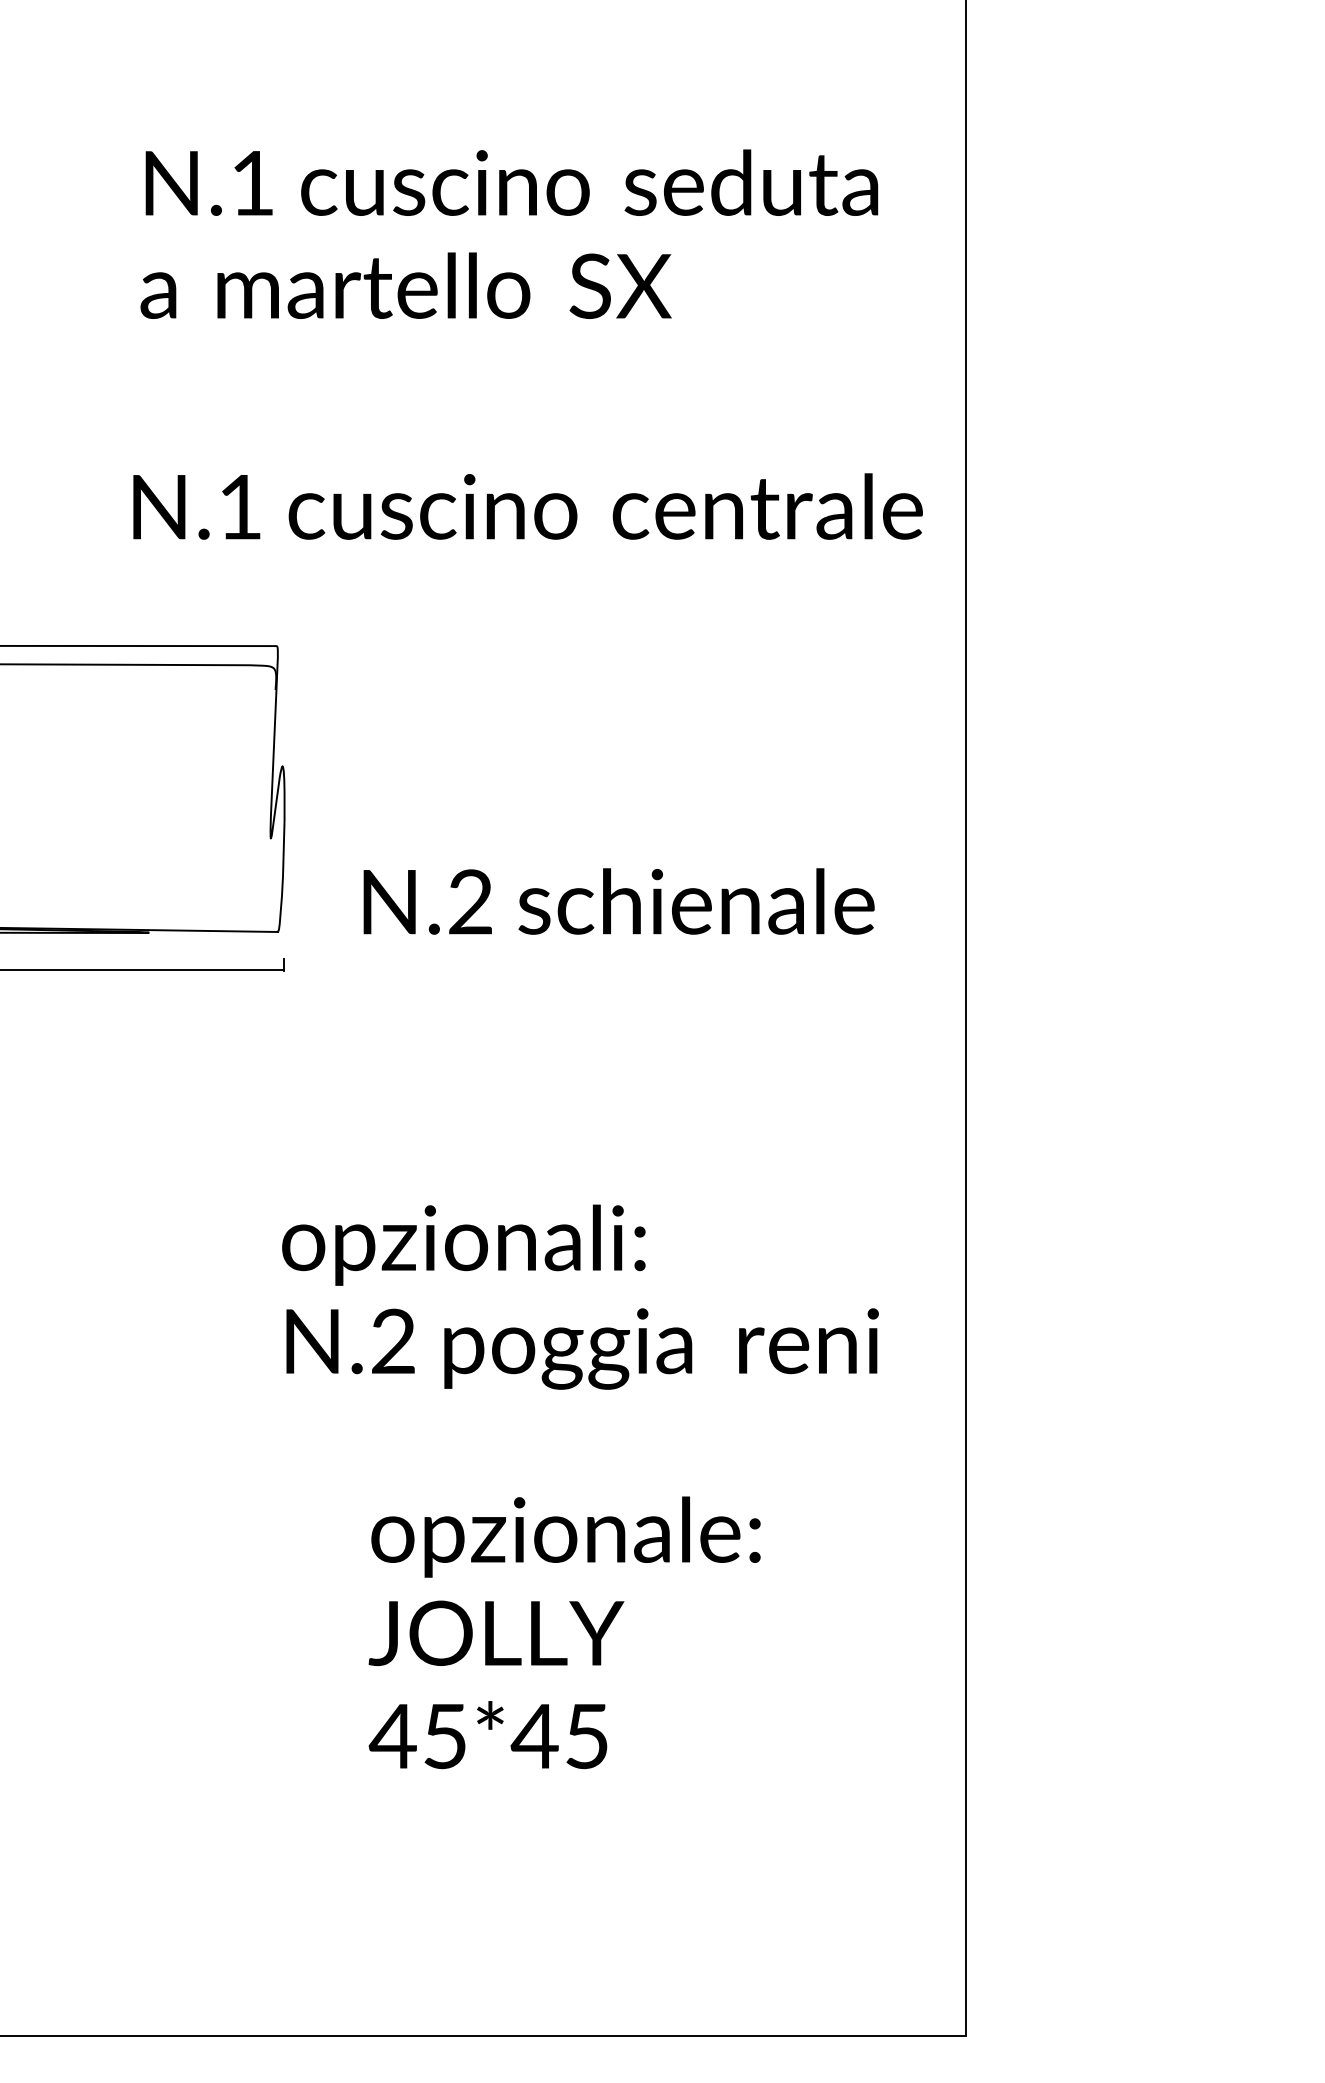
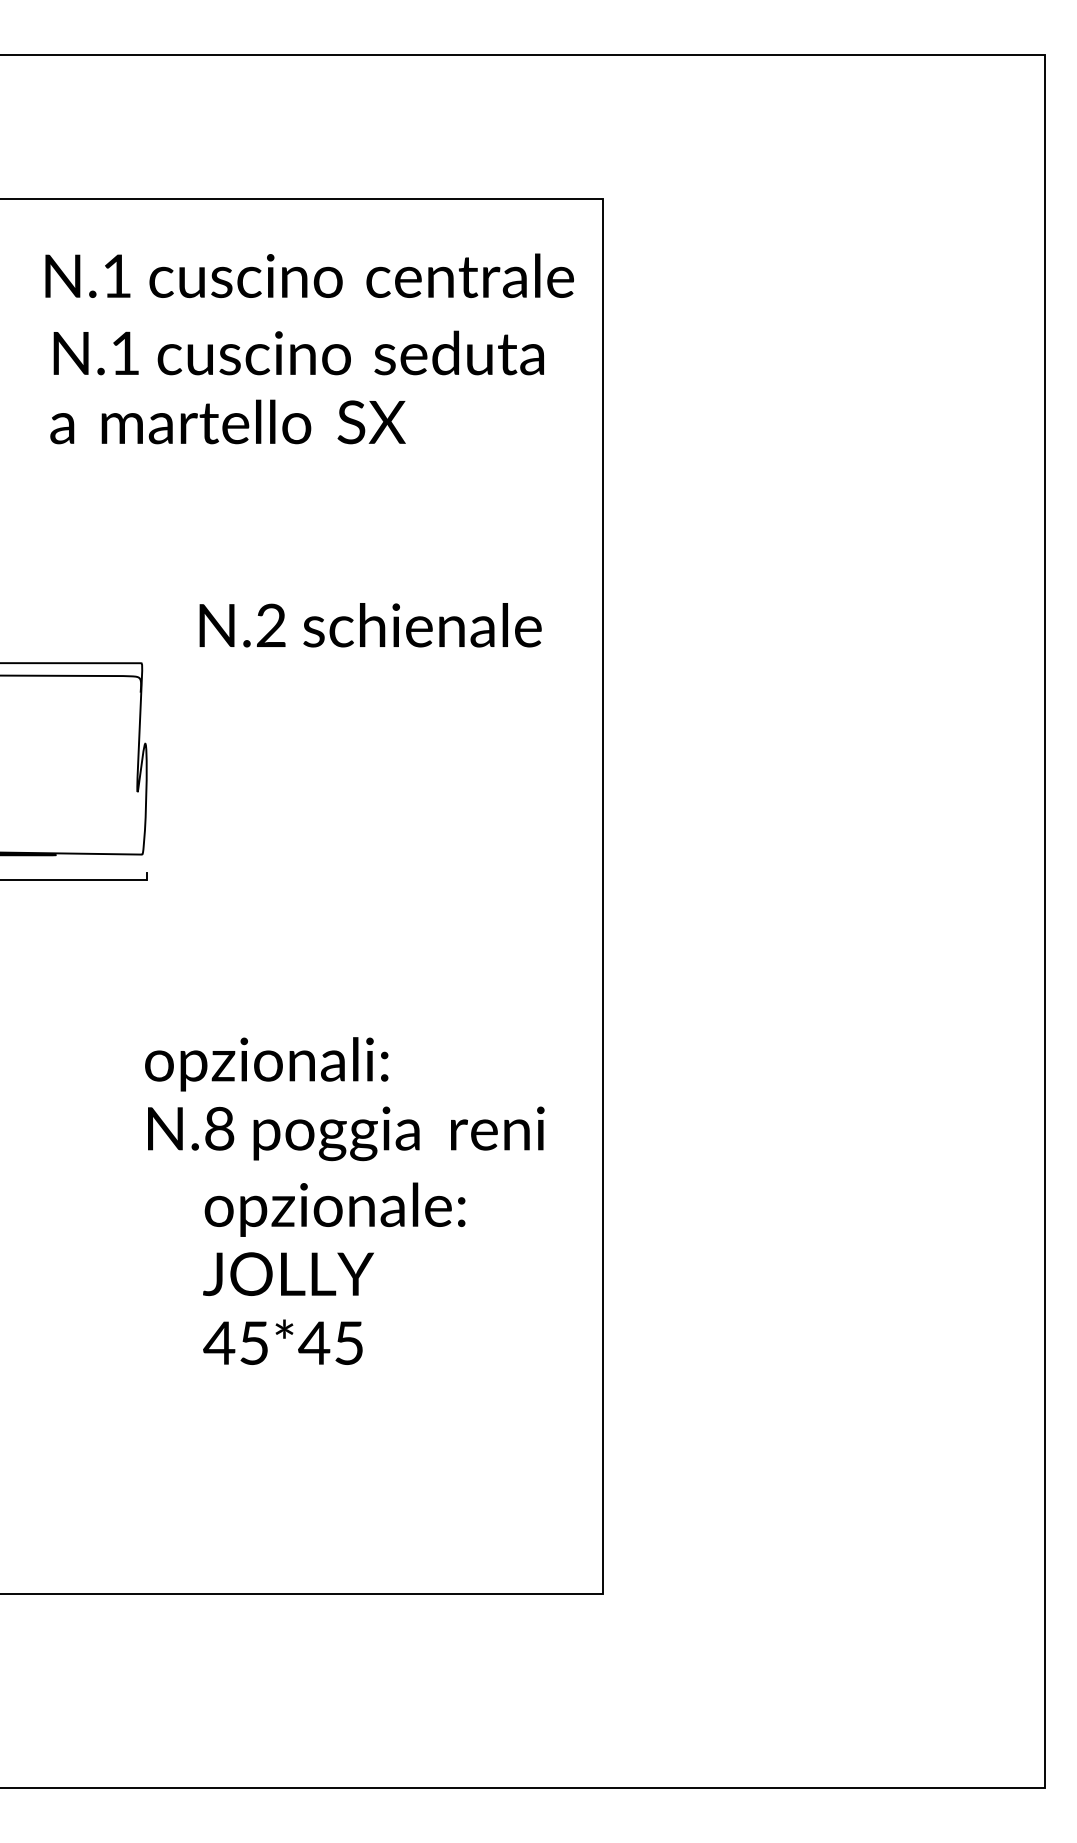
text: (527, 506) -> (309, 275), moved
text: (618, 901) -> (370, 625), moved
text: (393, 1341) -> (219, 1128), N.2 -> N.8
text: (565, 1632) -> (334, 1273), moved

